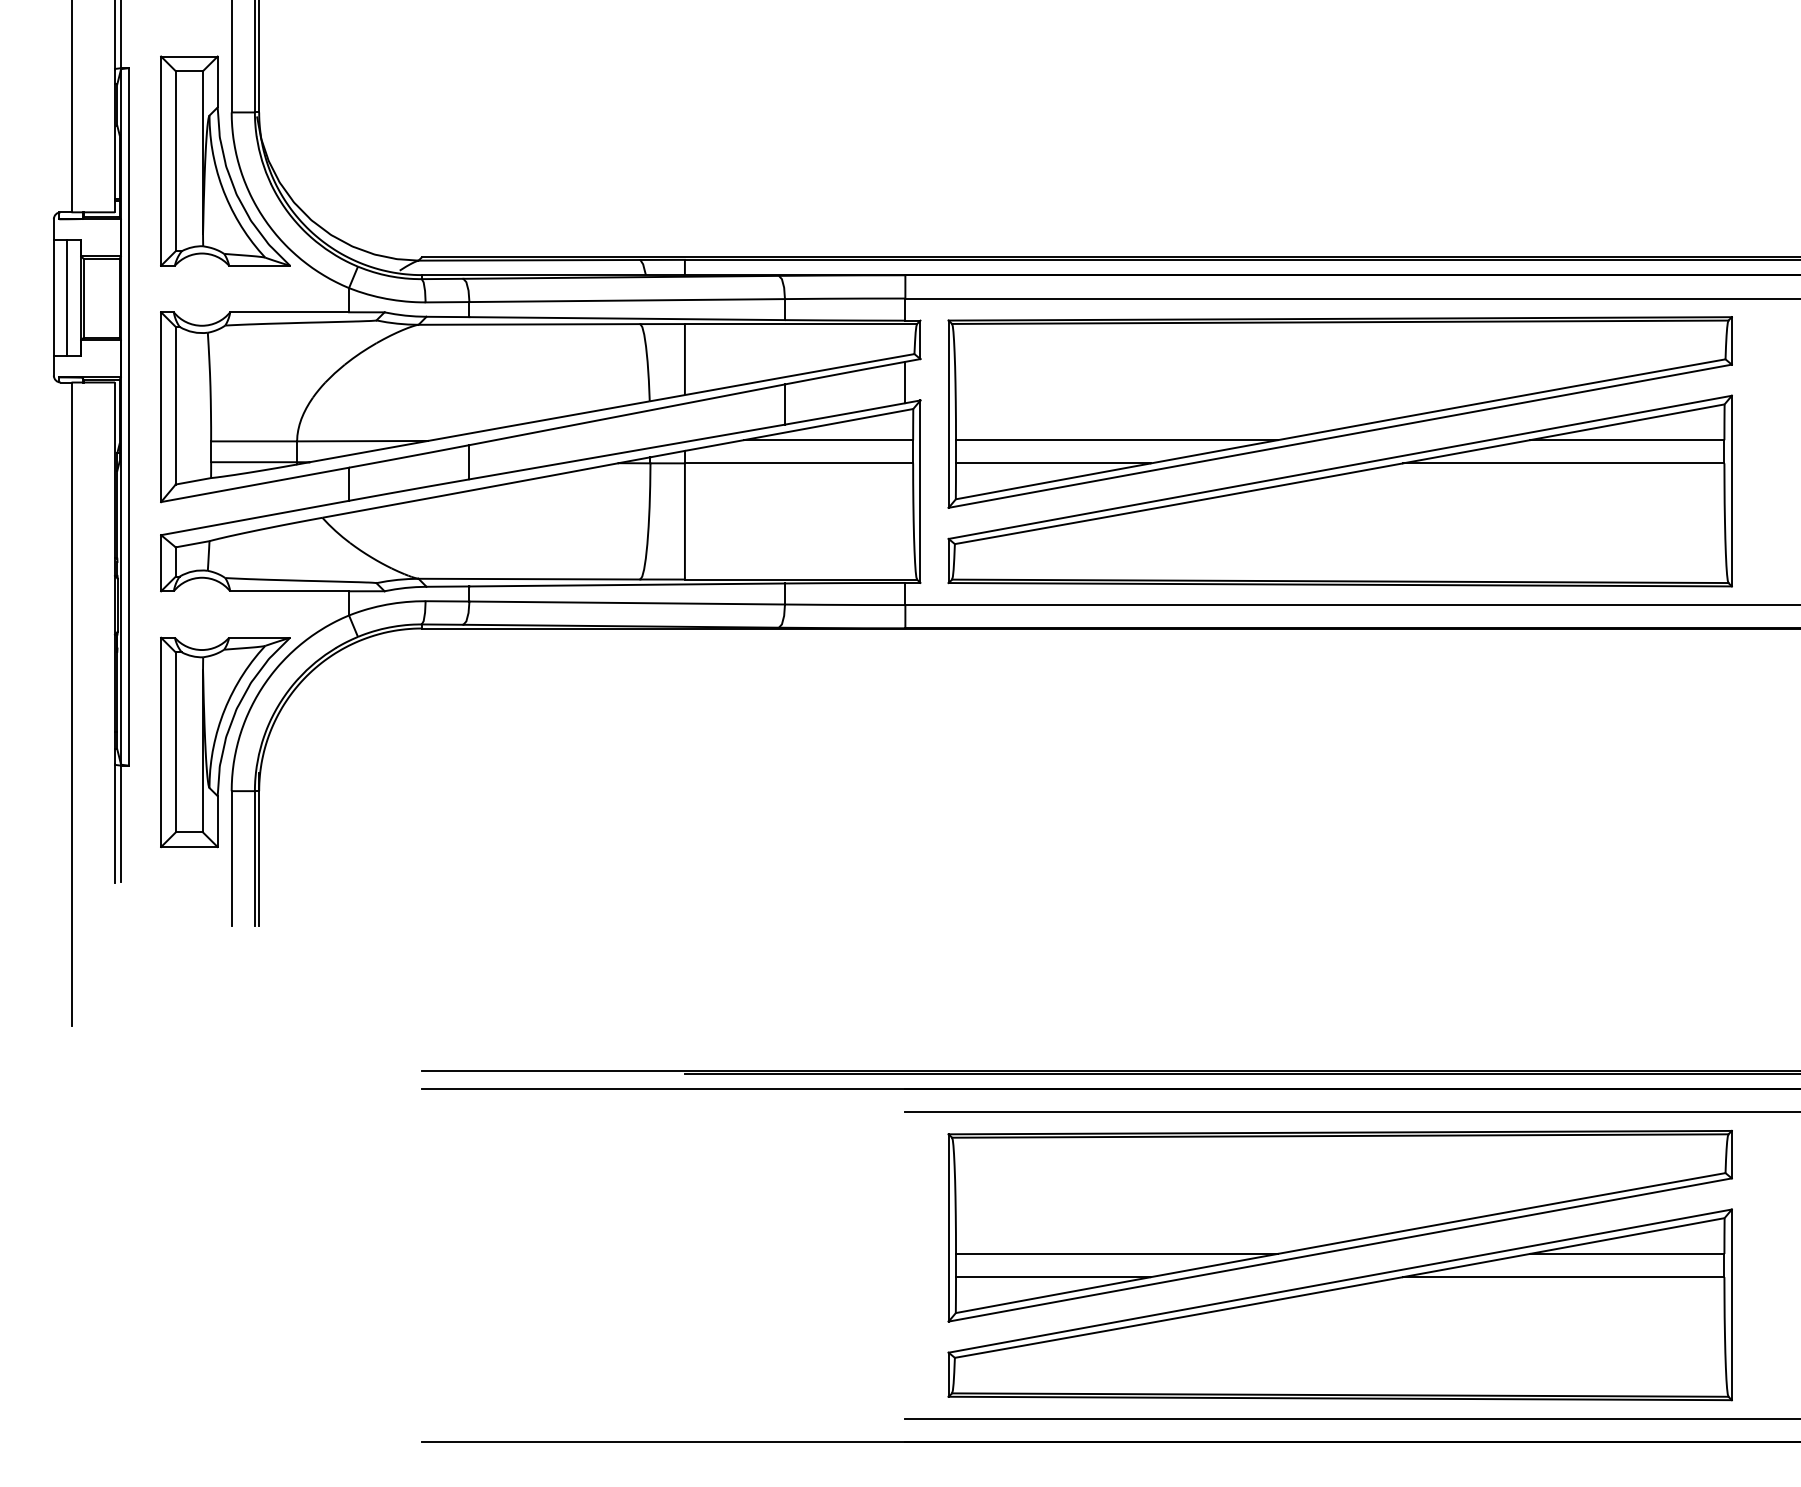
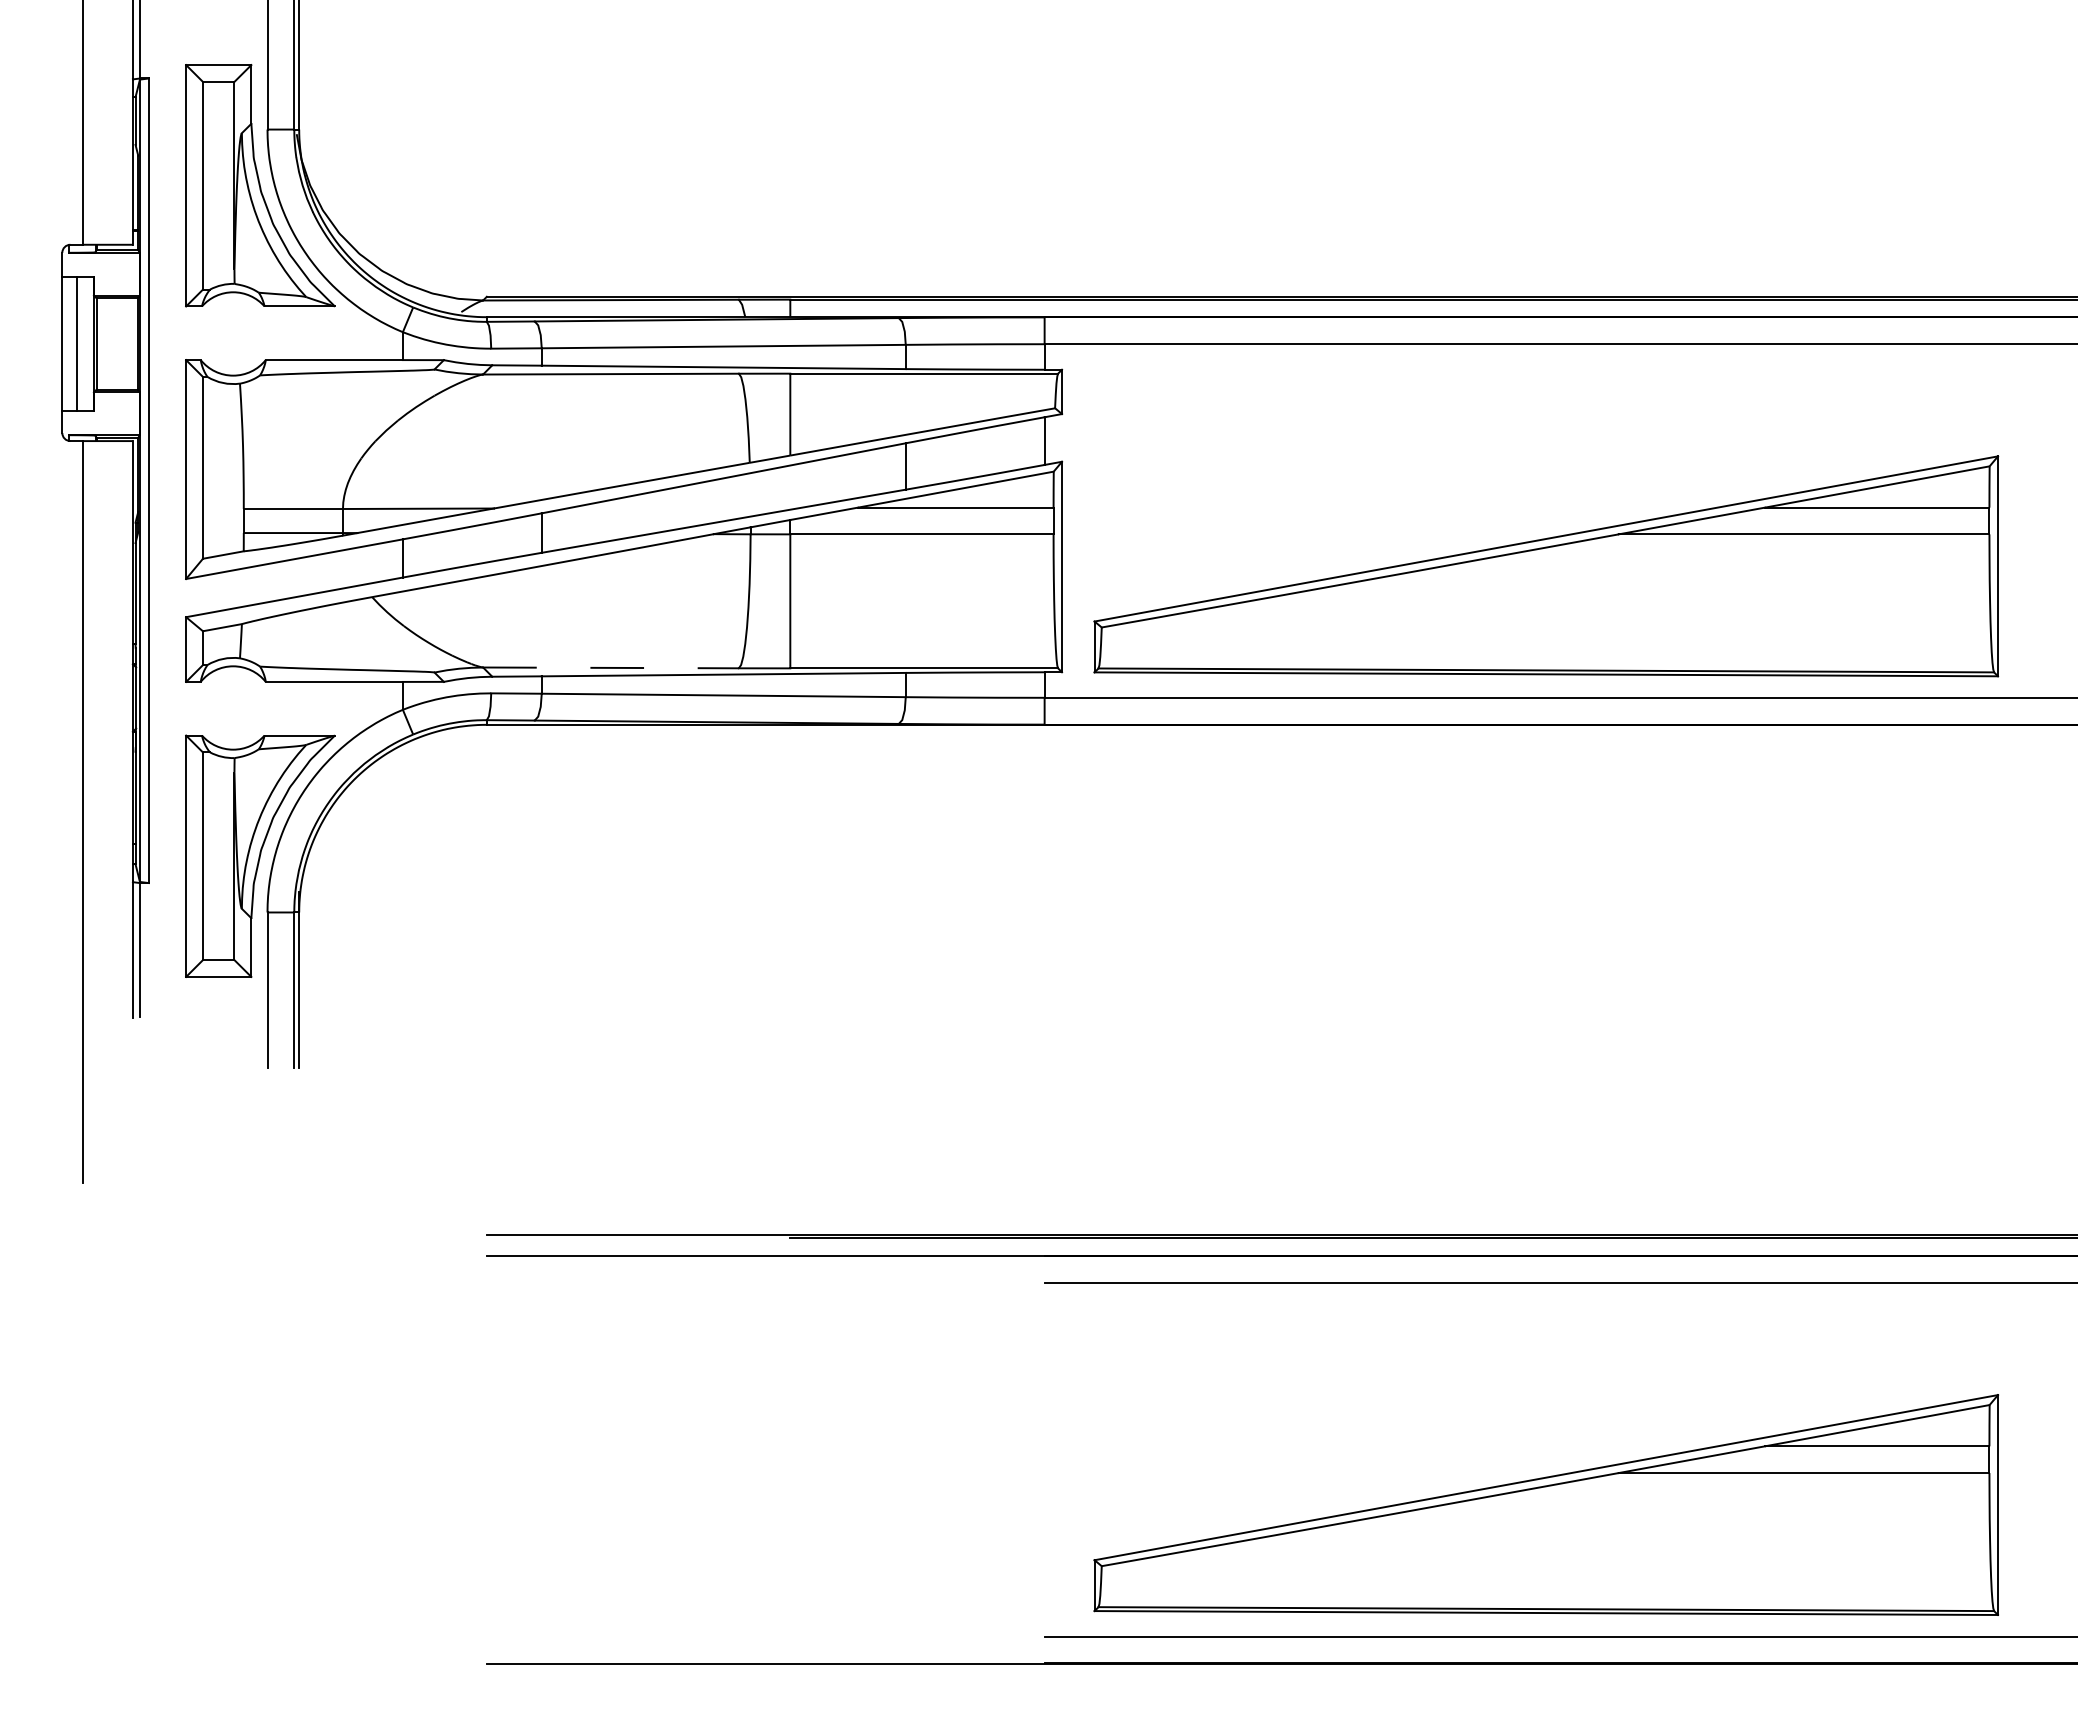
part: (1340, 412) -> (1546, 475), removed
line: (529, 578) -> (611, 667), solid -> dashed
part: (1340, 1226) -> (1546, 1414), removed

